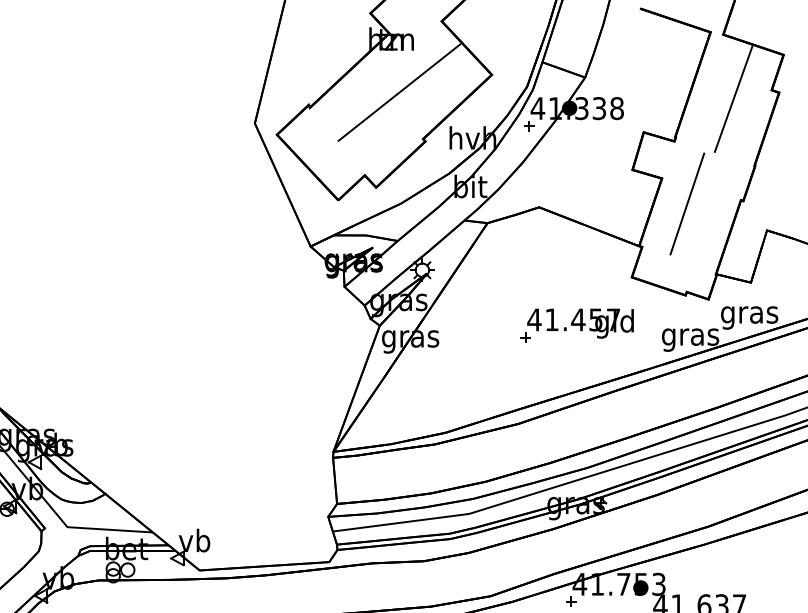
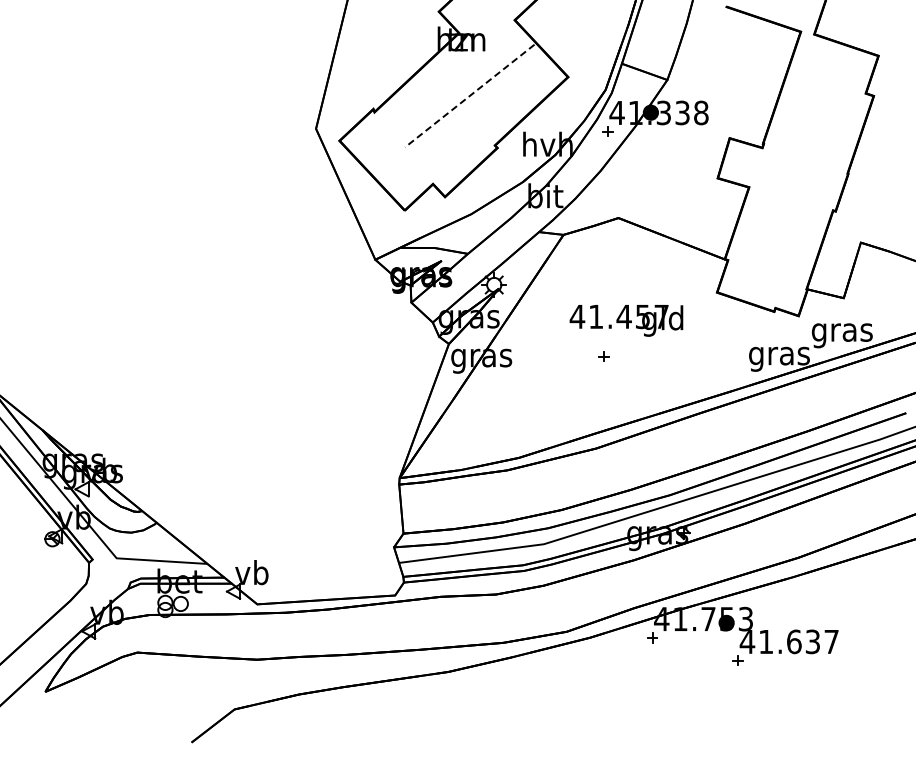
line: (399, 93) -> (469, 96), solid -> dashed
line: (733, 98) -> (825, 102), removed
line: (687, 203) -> (776, 214), removed
text: (580, 323) -> (626, 320), moved

